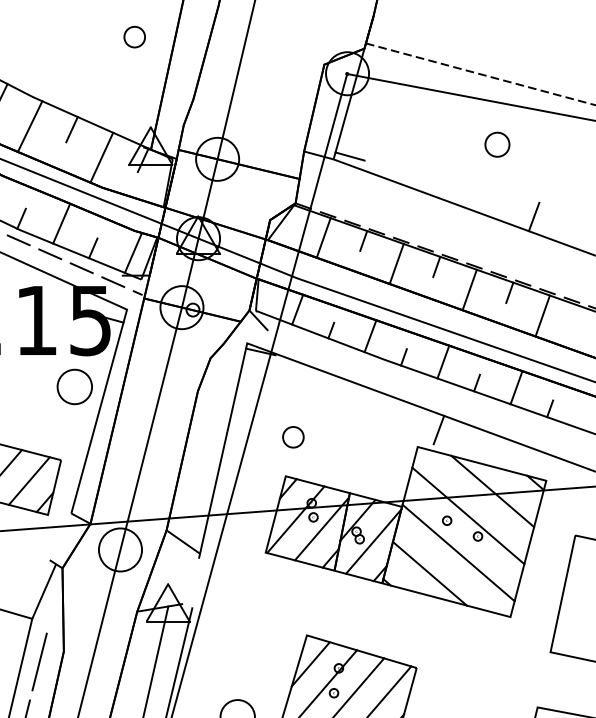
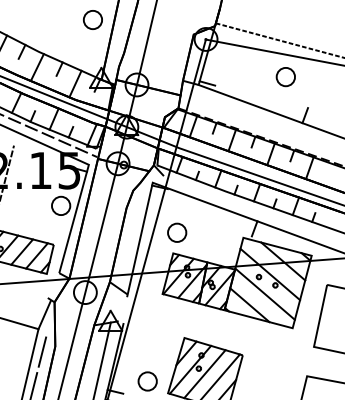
part: (133, 36) -> (92, 19), size x1.67
part: (496, 145) -> (285, 77), size x1.43
part: (293, 436) -> (177, 232), size x1.67

